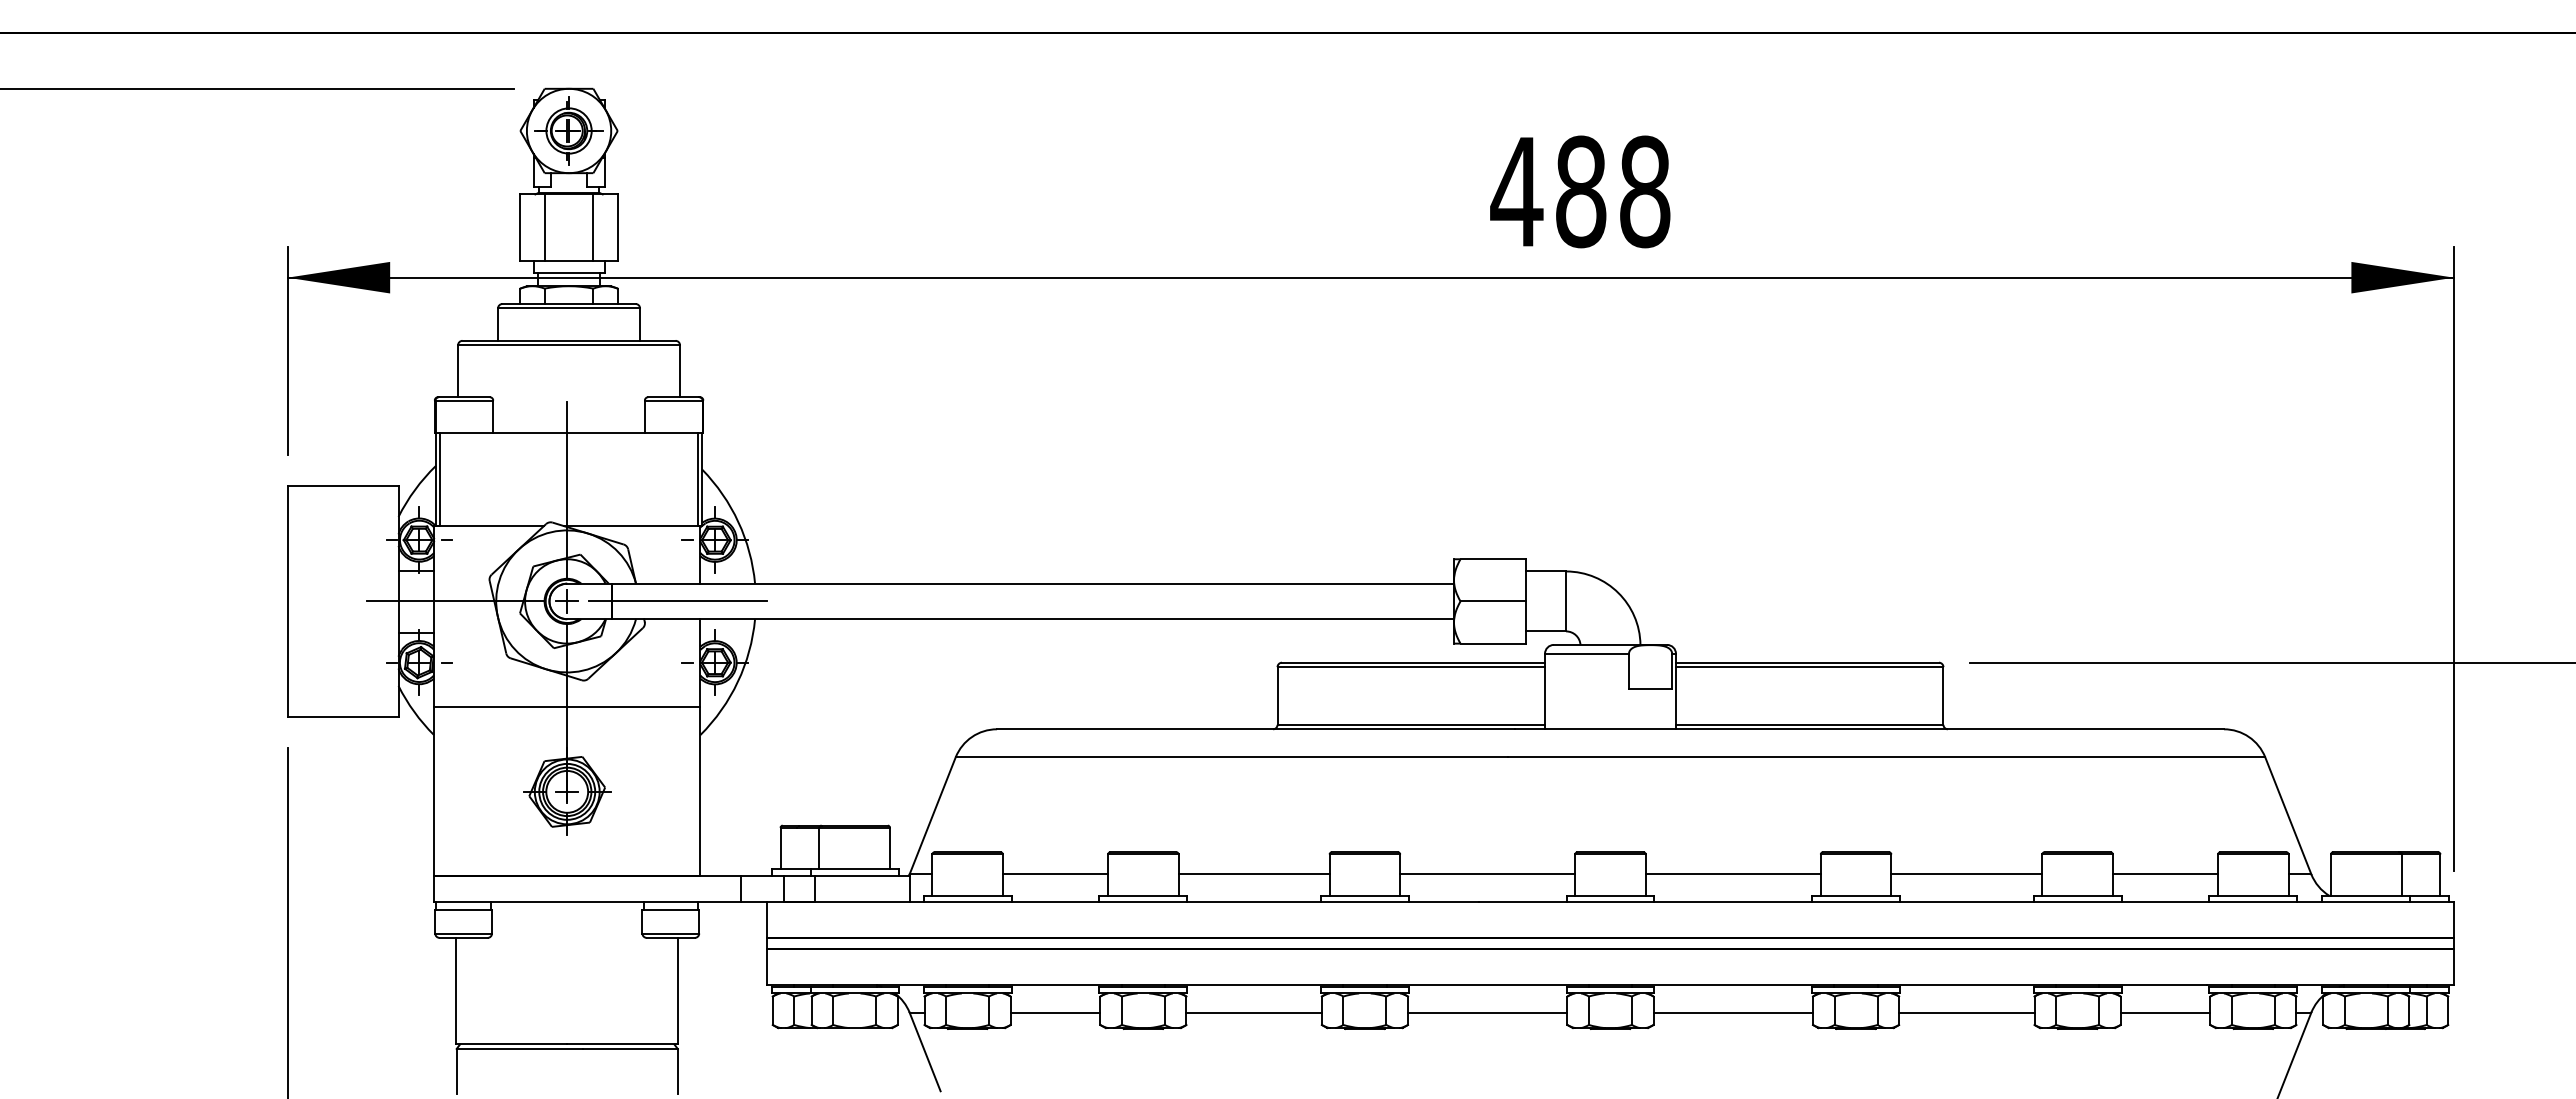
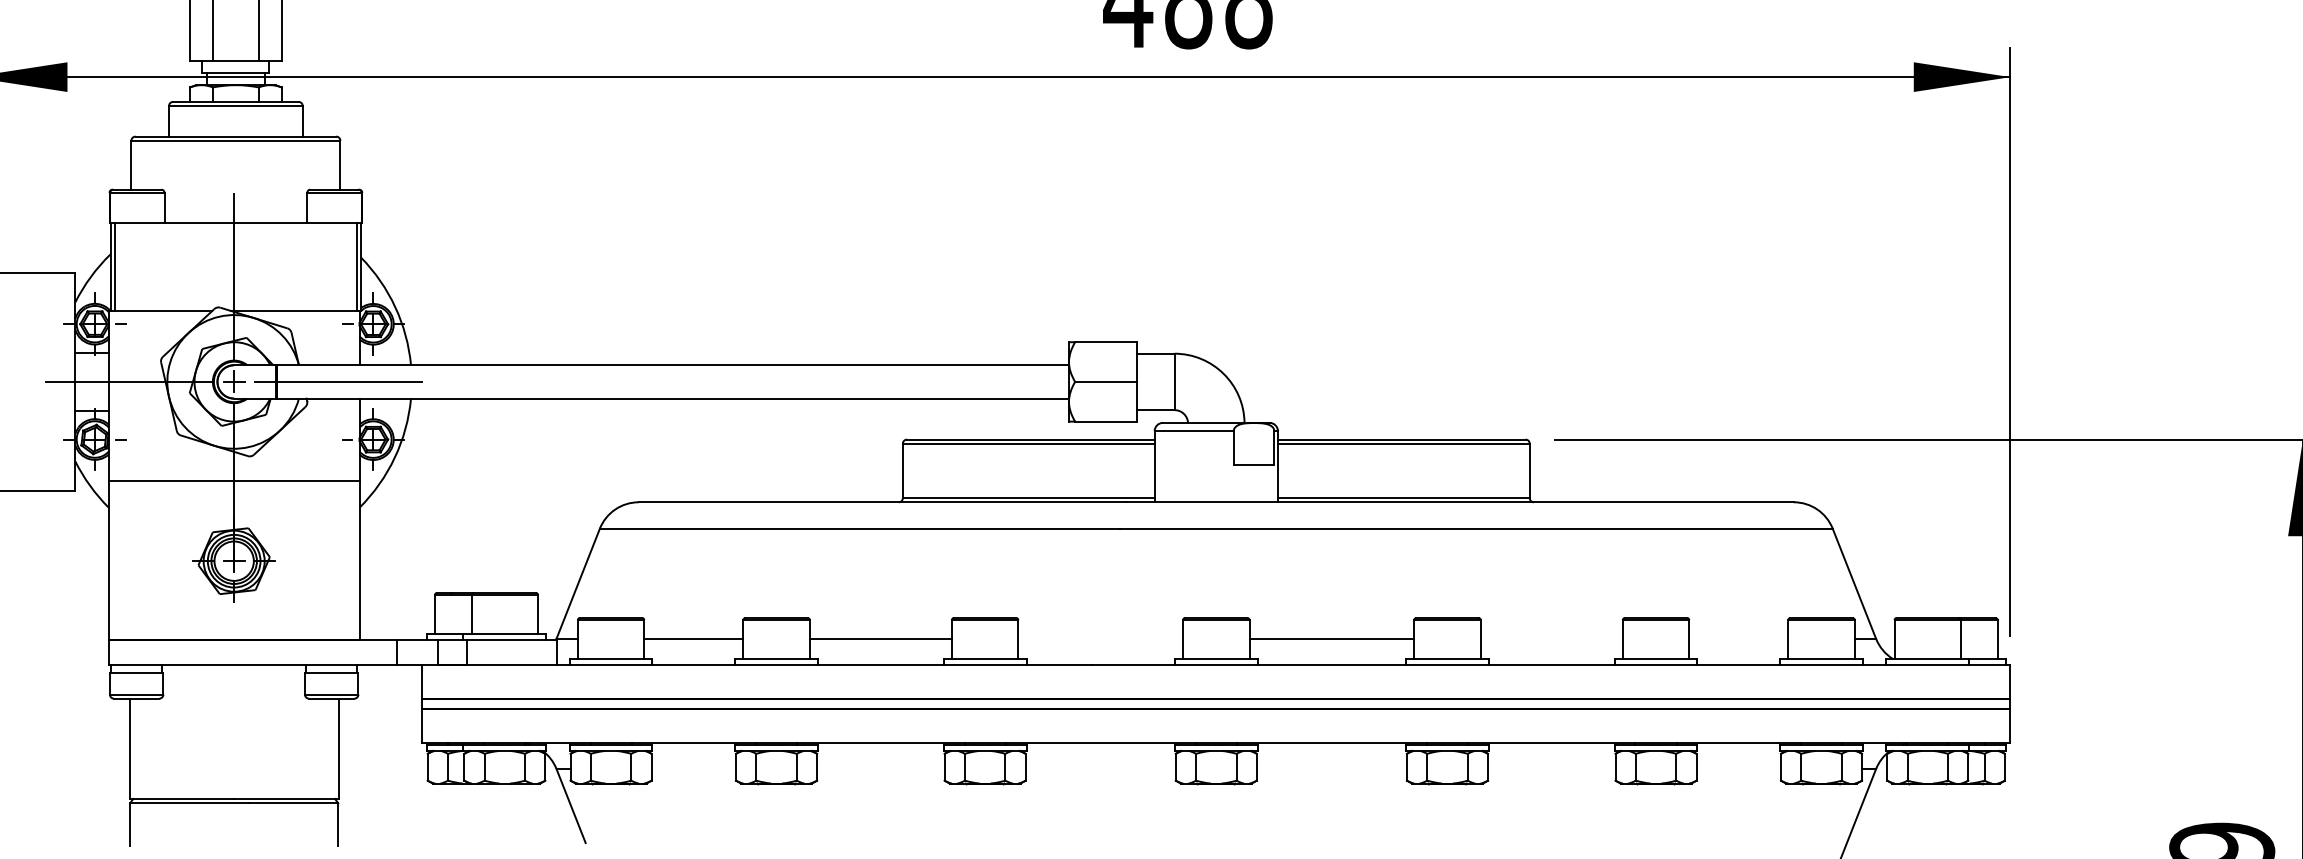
line: (1487, 874) -> (1100, 638), removed
line: (1966, 874) -> (1551, 638), removed
line: (2165, 874) -> (1738, 638), removed
line: (1055, 1012) -> (693, 768), removed
line: (1253, 1012) -> (880, 768), removed
line: (1487, 1012) -> (1100, 768), removed
line: (1733, 1012) -> (1332, 768), removed
line: (1966, 1012) -> (1551, 768), removed
line: (2165, 1012) -> (1738, 768), removed

